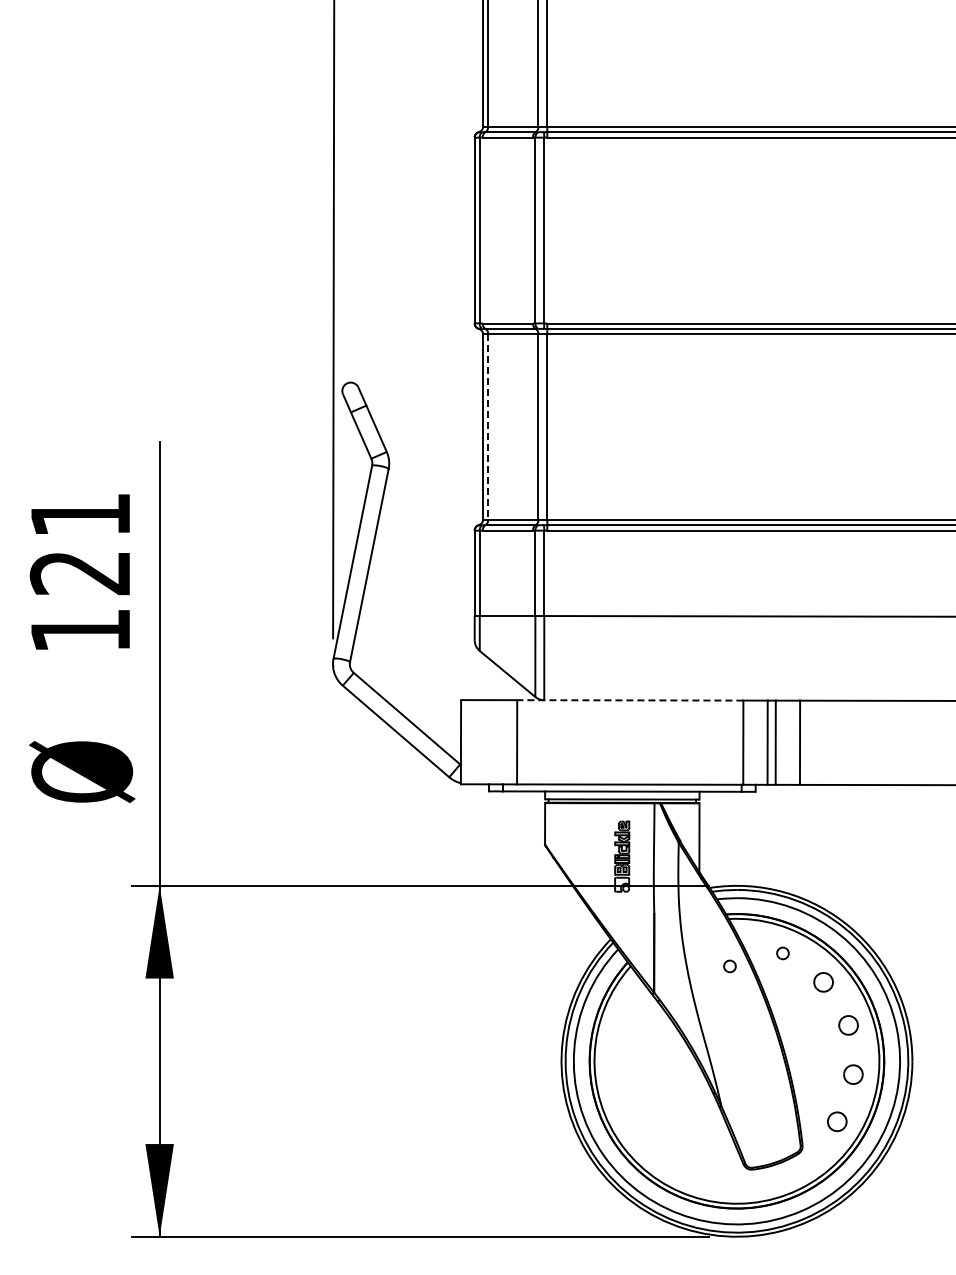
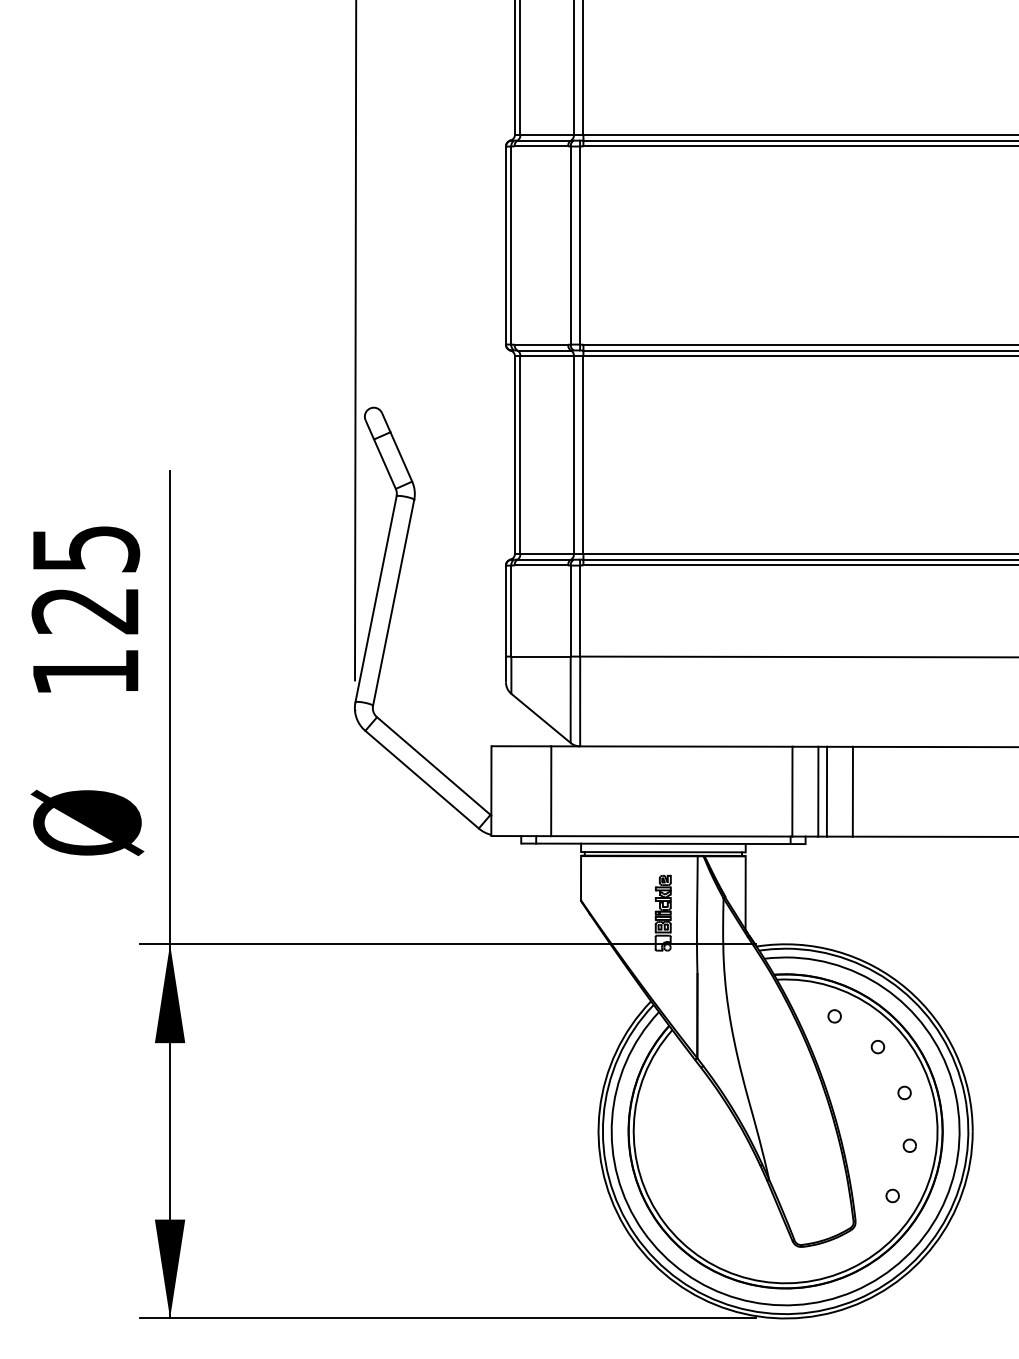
line: (488, 427) -> (520, 455), dashed -> solid
text: (81, 515) -> (86, 549), 121 -> 125
line: (629, 700) -> (671, 746), dashed -> solid
part: (729, 966) -> (777, 1030), removed
part: (823, 981) -> (877, 1046), size x0.62
part: (848, 1024) -> (904, 1092), size x0.62
part: (853, 1074) -> (909, 1145), size x0.62
part: (837, 1121) -> (892, 1195), size x0.62

